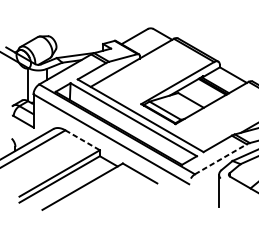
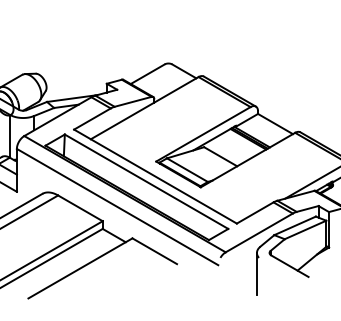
line: (82, 140) -> (80, 208), dashed -> solid
line: (221, 158) -> (259, 232), dashed -> solid

